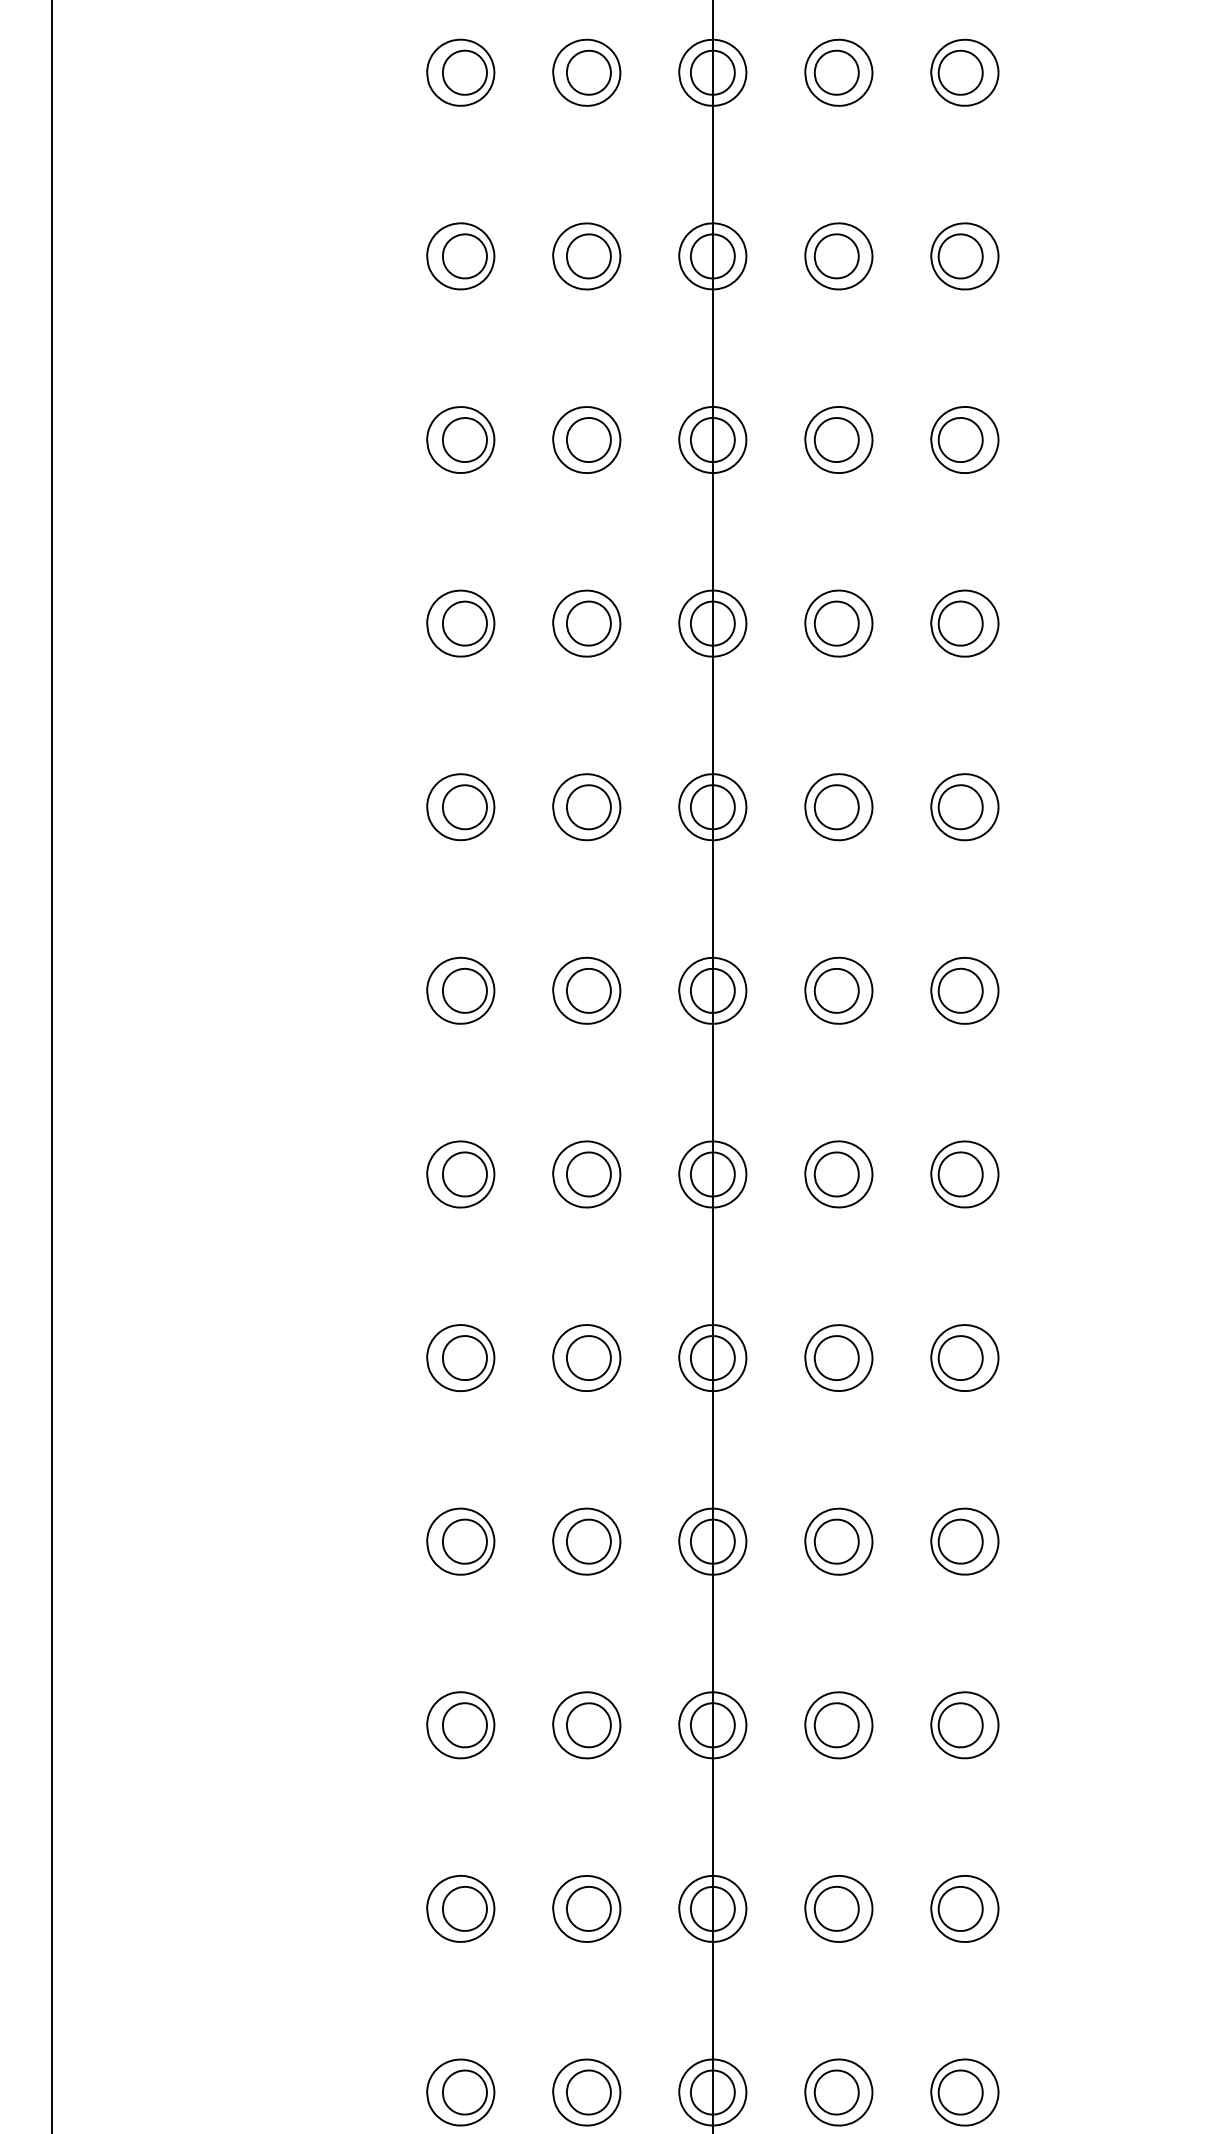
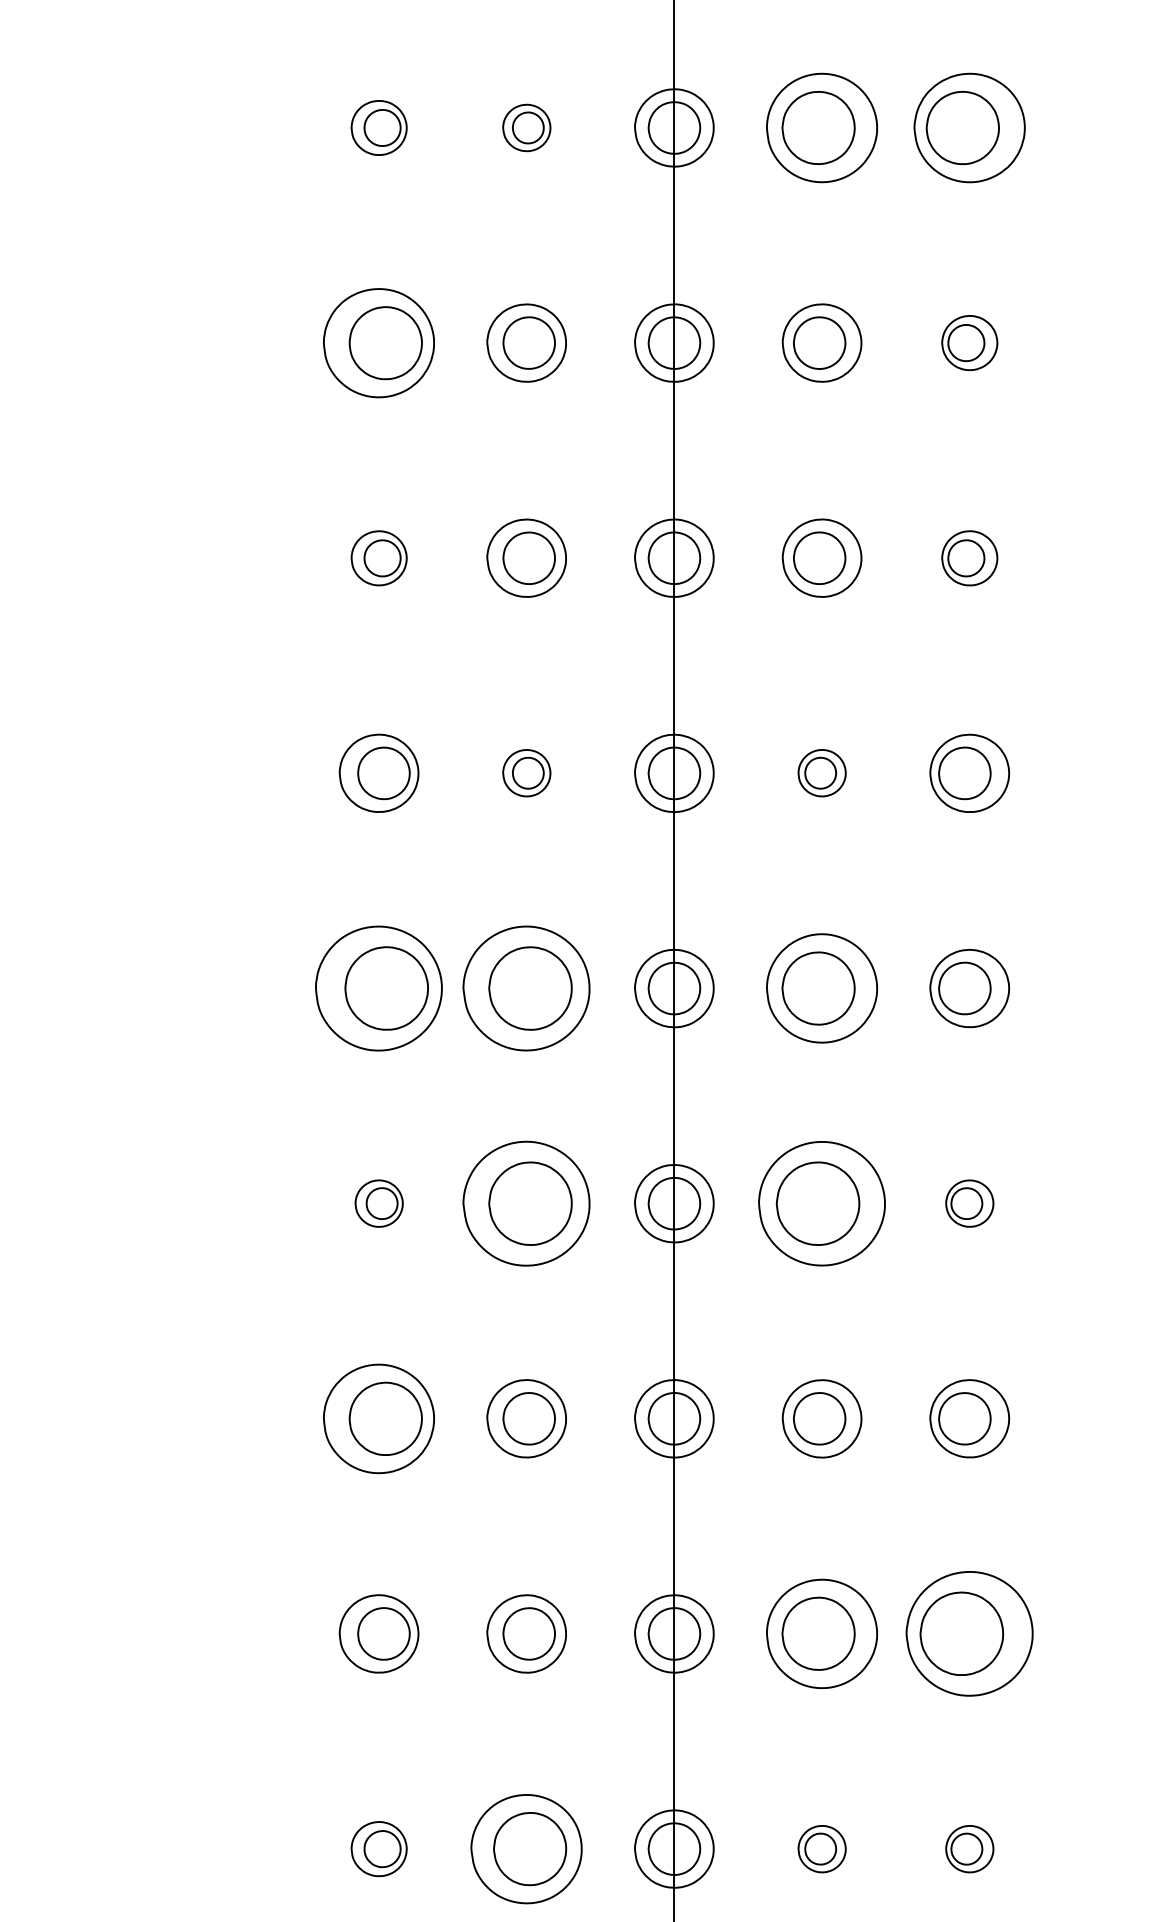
part: (460, 439) -> (378, 127), size x0.7
part: (586, 439) -> (526, 127), size x0.6
part: (838, 439) -> (821, 127), size x1.4
part: (964, 439) -> (969, 127), size x1.4
part: (460, 623) -> (378, 342), size x1.4
part: (964, 623) -> (969, 342), size x0.7
part: (460, 807) -> (378, 558), size x0.7
part: (964, 807) -> (969, 558), size x0.7
part: (586, 990) -> (526, 772), size x0.6
part: (838, 990) -> (821, 772), size x0.6
part: (460, 1174) -> (378, 988), size x1.6
part: (586, 1174) -> (526, 988), size x1.6
part: (838, 1174) -> (821, 988), size x1.4
part: (460, 1357) -> (378, 1203), size x0.6
part: (586, 1357) -> (526, 1203), size x1.6
part: (838, 1357) -> (821, 1203), size x1.6
part: (964, 1357) -> (969, 1203), size x0.6
part: (460, 1541) -> (378, 1418), size x1.4
part: (838, 1725) -> (821, 1634), size x1.4
part: (964, 1725) -> (969, 1634), size x1.6
part: (460, 1908) -> (378, 1848), size x0.7
part: (586, 1908) -> (526, 1848), size x1.4
part: (838, 1908) -> (821, 1848), size x0.6
part: (964, 1908) -> (969, 1848), size x0.6

